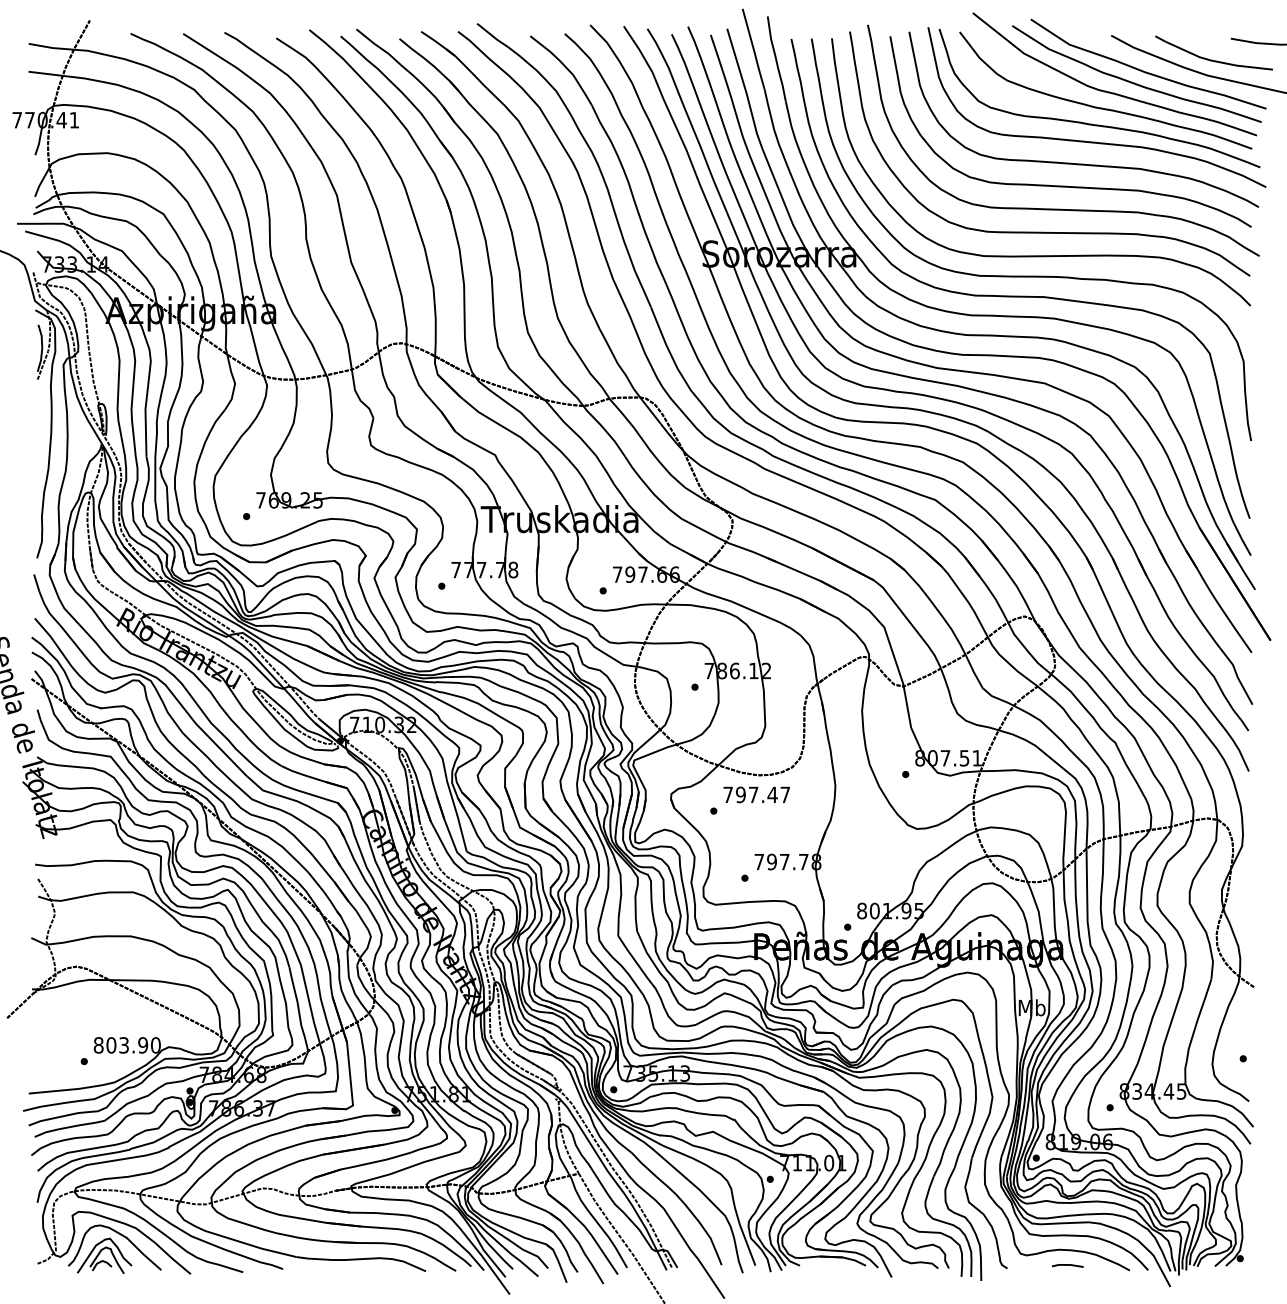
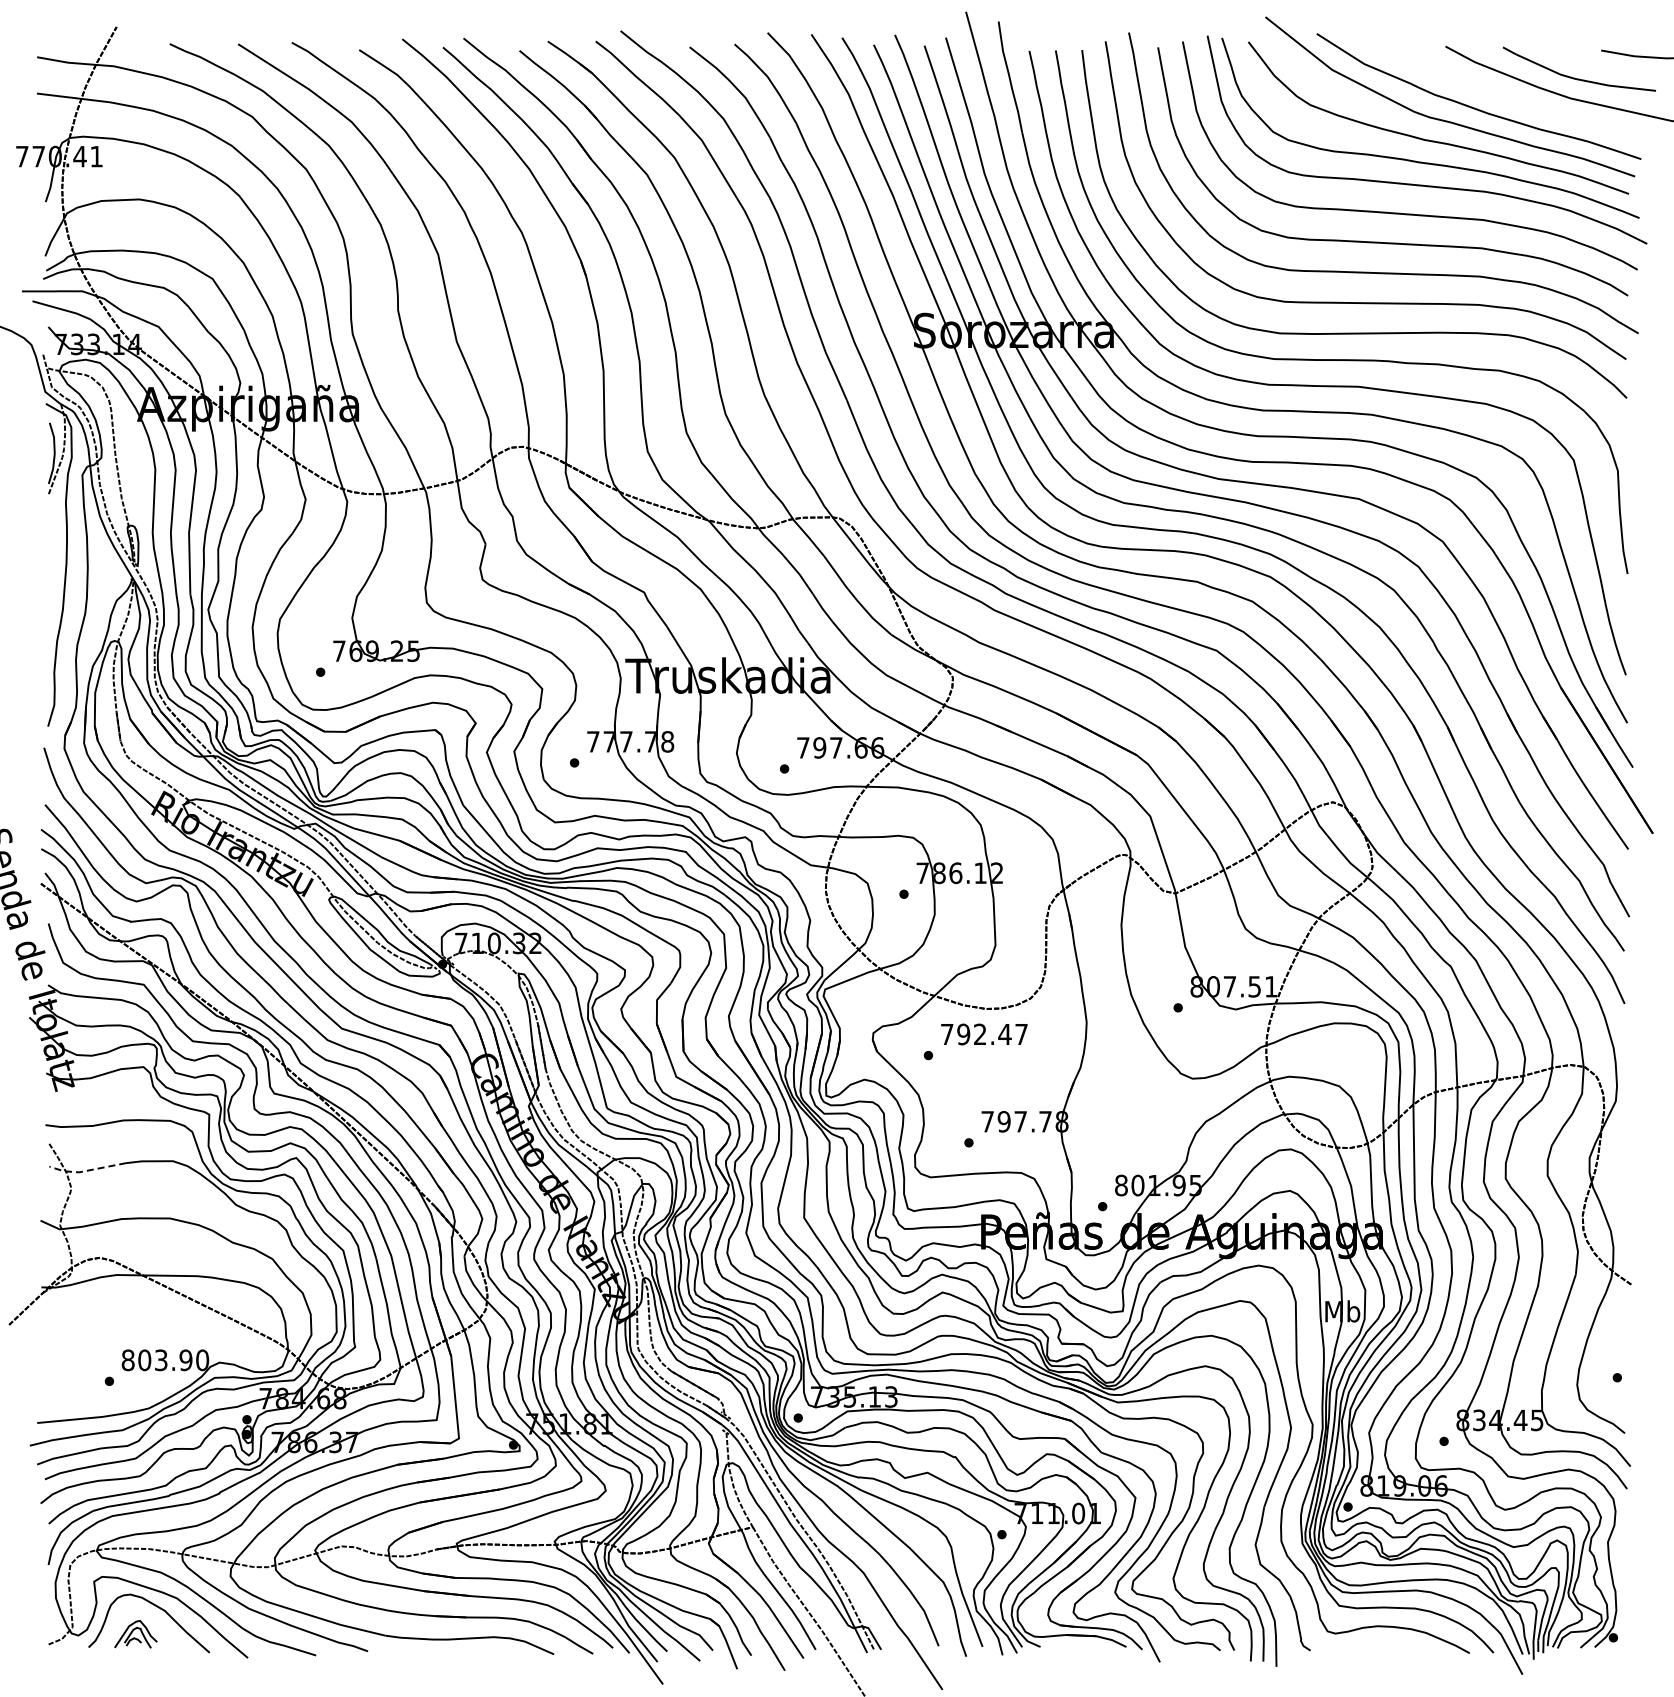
curve: (1146, 71) -> (1491, 93), removed
text: (753, 794) -> (980, 1033), 797.47 -> 792.47
line: (65, 900) -> (85, 1171), solid -> dashed
part: (104, 1256) -> (135, 1634), size x0.6
line: (1067, 1265) -> (1388, 1646), removed

